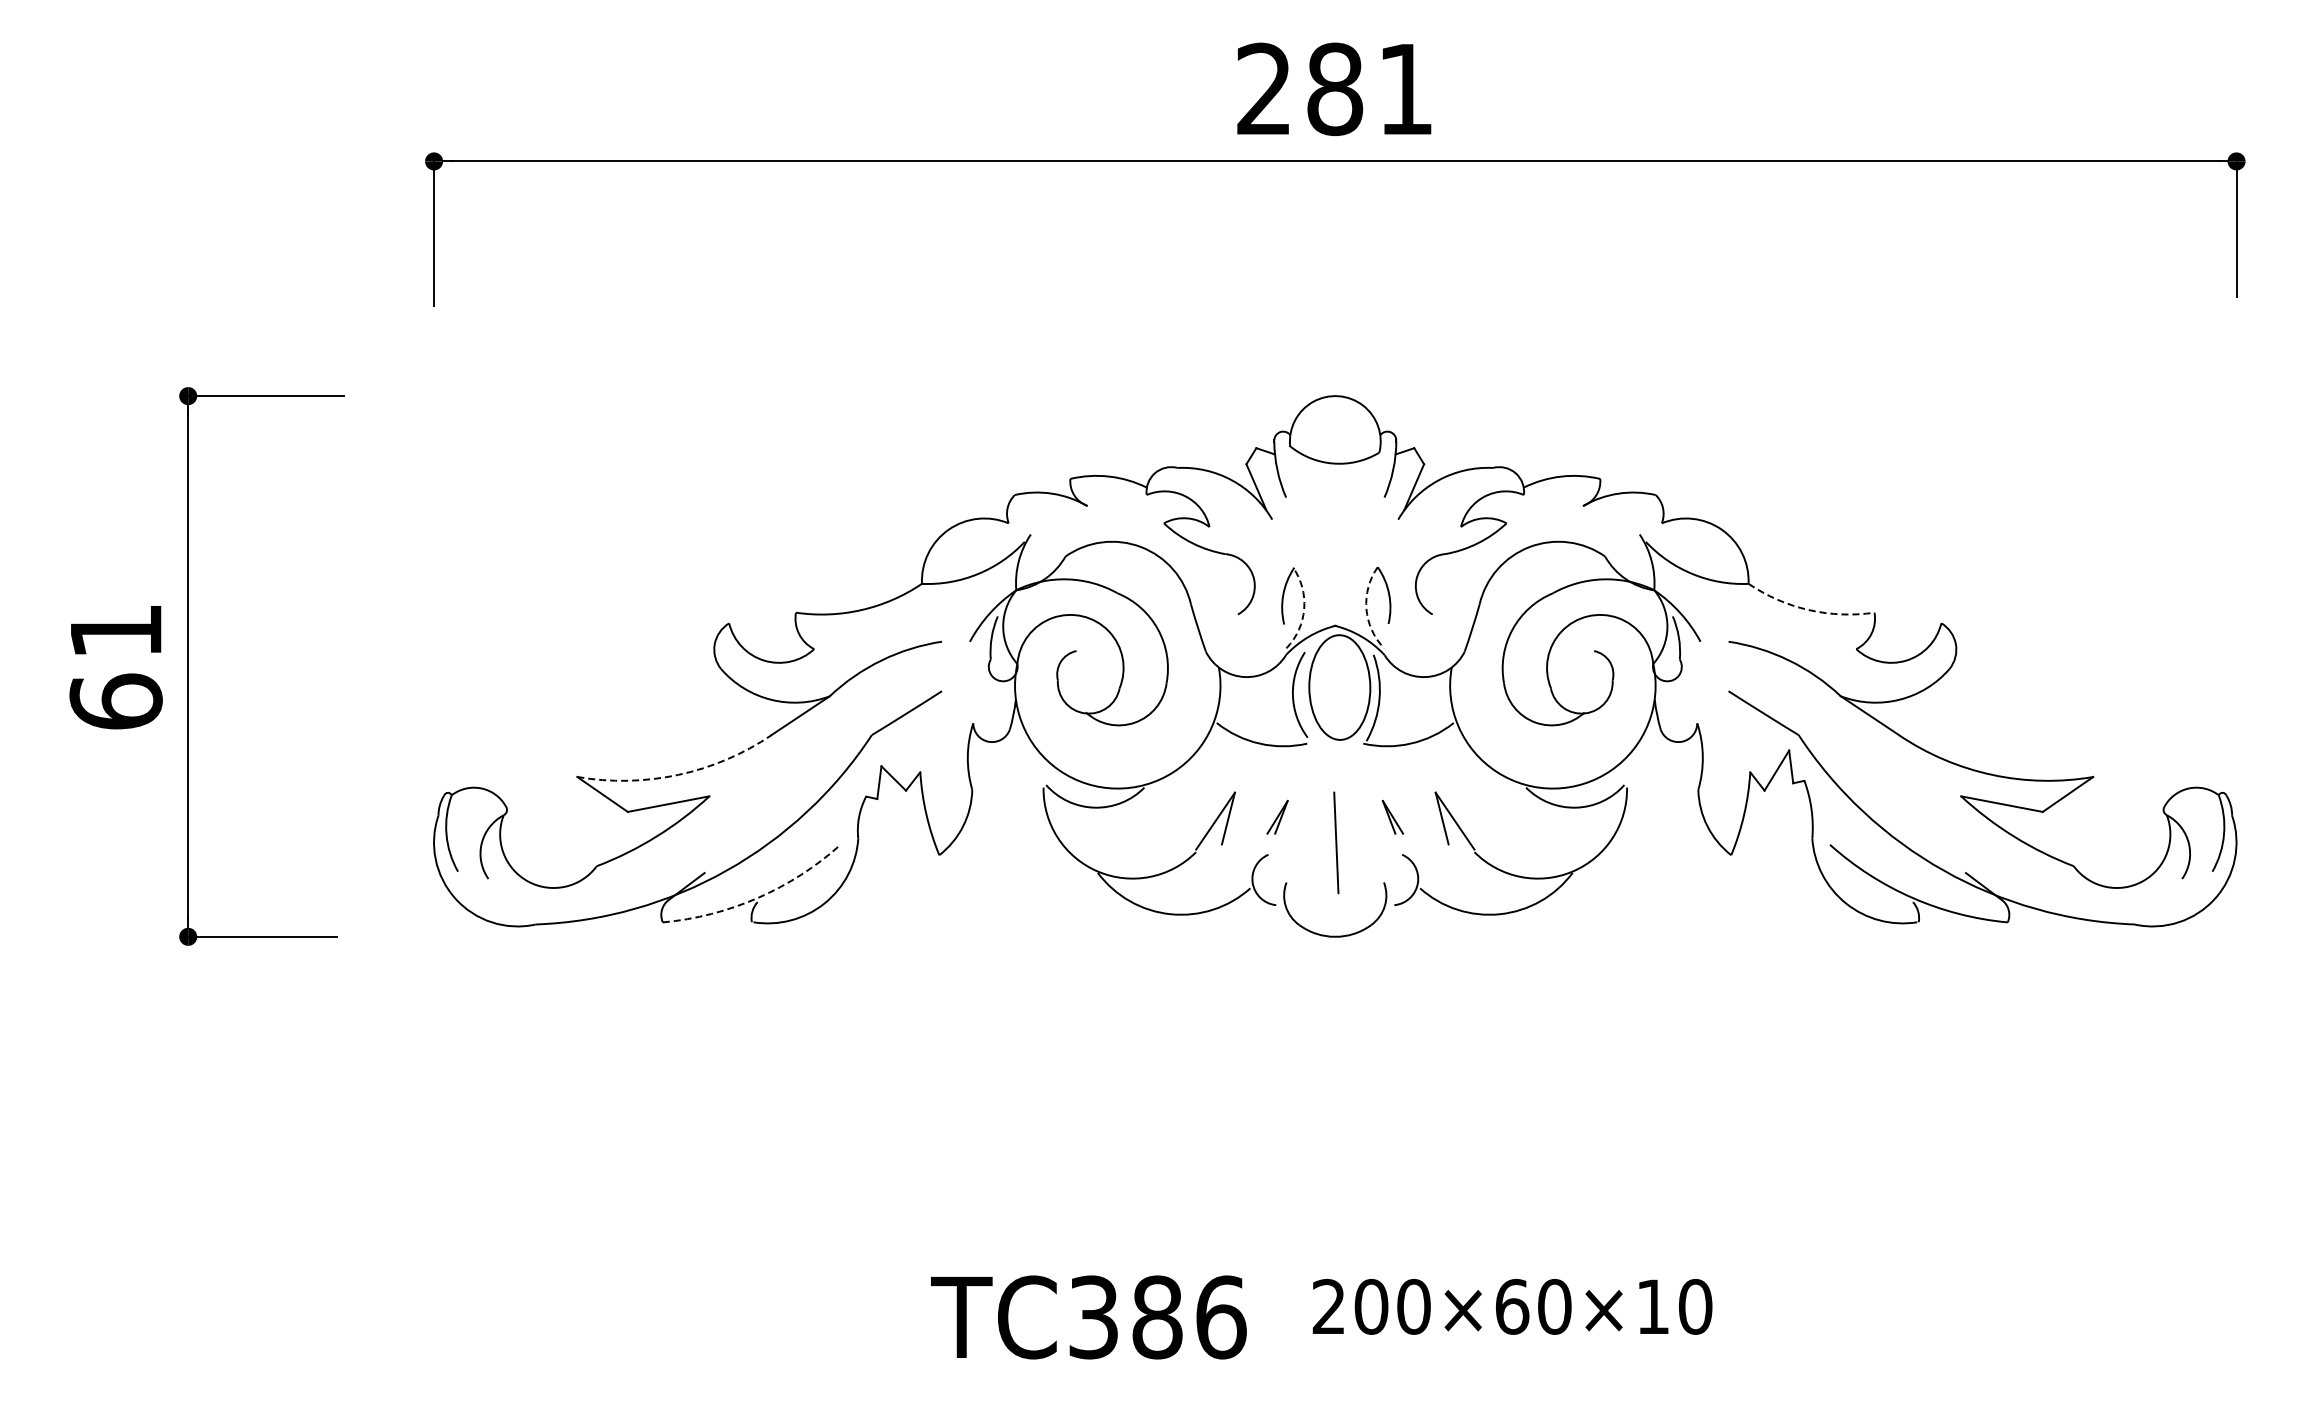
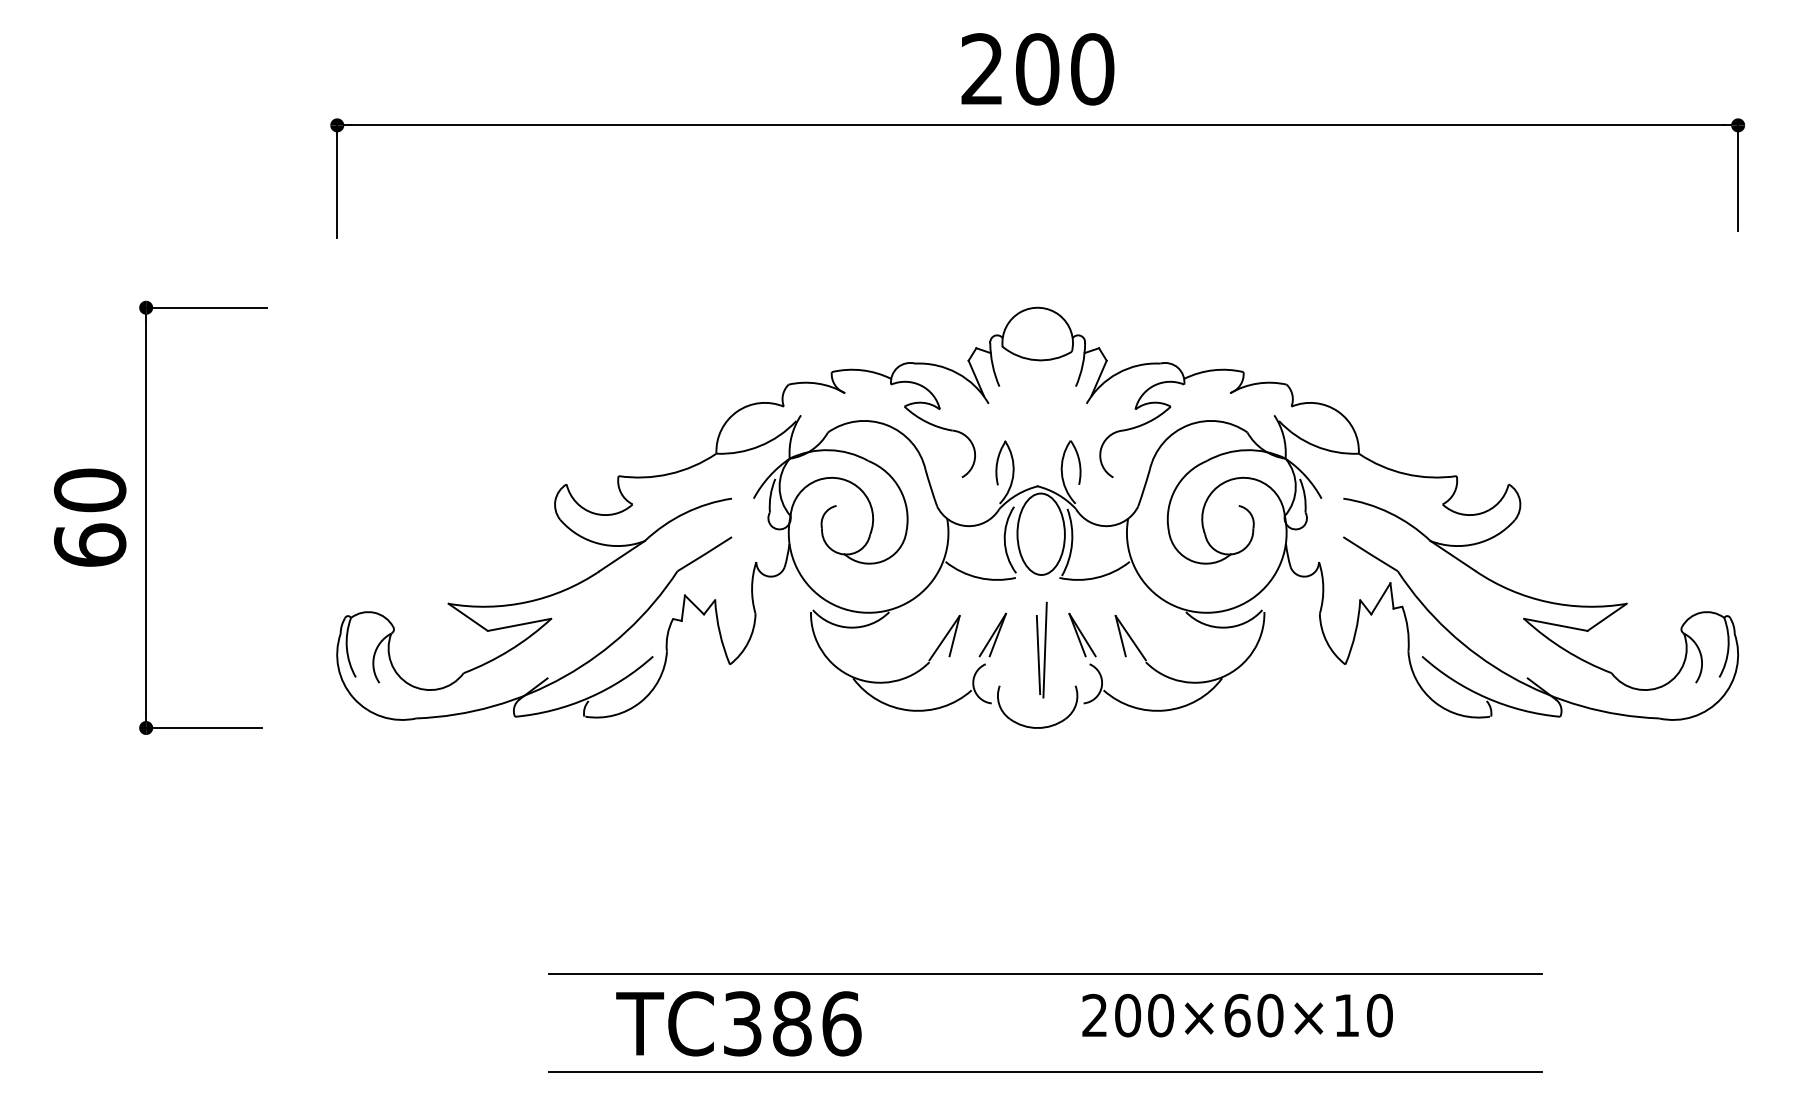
text: (1370, 89) -> (1065, 69), 281 -> 200
arc: (1304, 608) -> (1013, 472), dashed -> solid
arc: (1366, 608) -> (1061, 472), dashed -> solid
arc: (1808, 610) -> (1405, 474), dashed -> solid
text: (115, 631) -> (89, 490), 61 -> 60
arc: (678, 774) -> (527, 601), dashed -> solid
part: (1277, 817) -> (992, 635), size x1.67
part: (1392, 817) -> (1082, 635), size x1.67
line: (1344, 836) -> (1044, 650), added
arc: (758, 897) -> (589, 697), dashed -> solid
line: (1345, 1253) -> (1045, 974), added
text: (1512, 1306) -> (1237, 1015), moved
text: (1088, 1317) -> (738, 1023), moved
line: (1345, 1379) -> (1045, 1072), added

